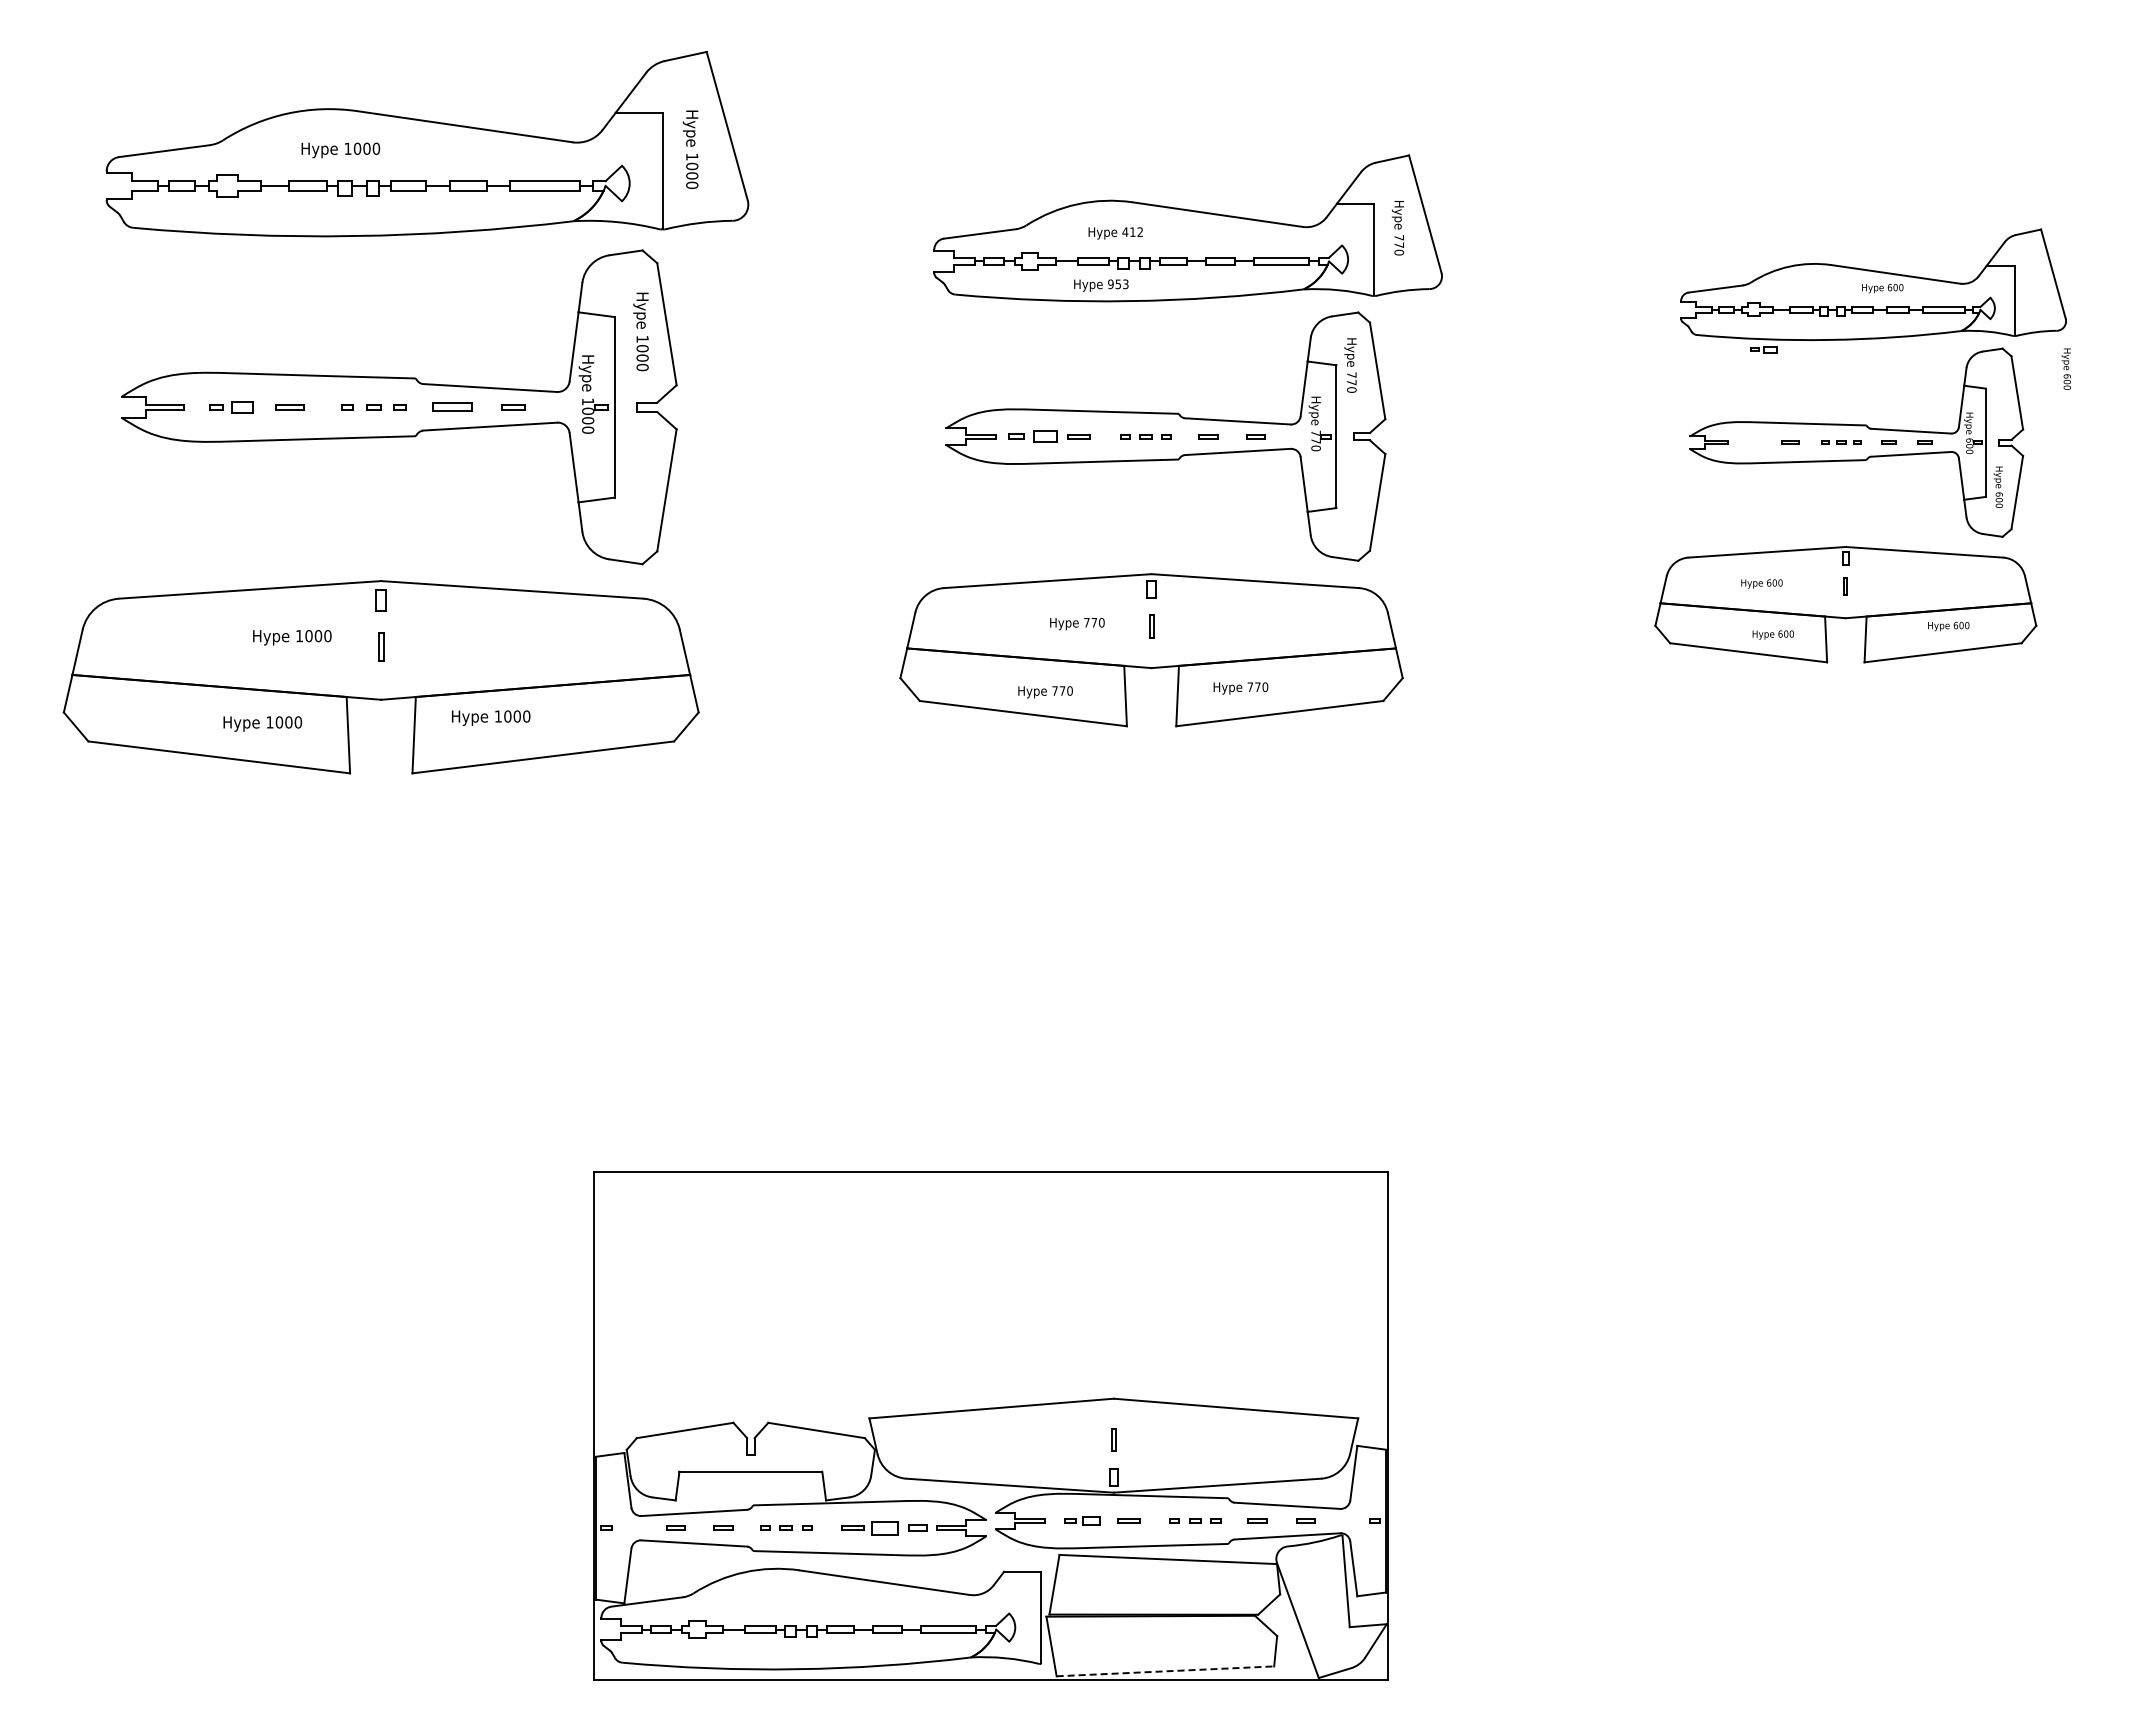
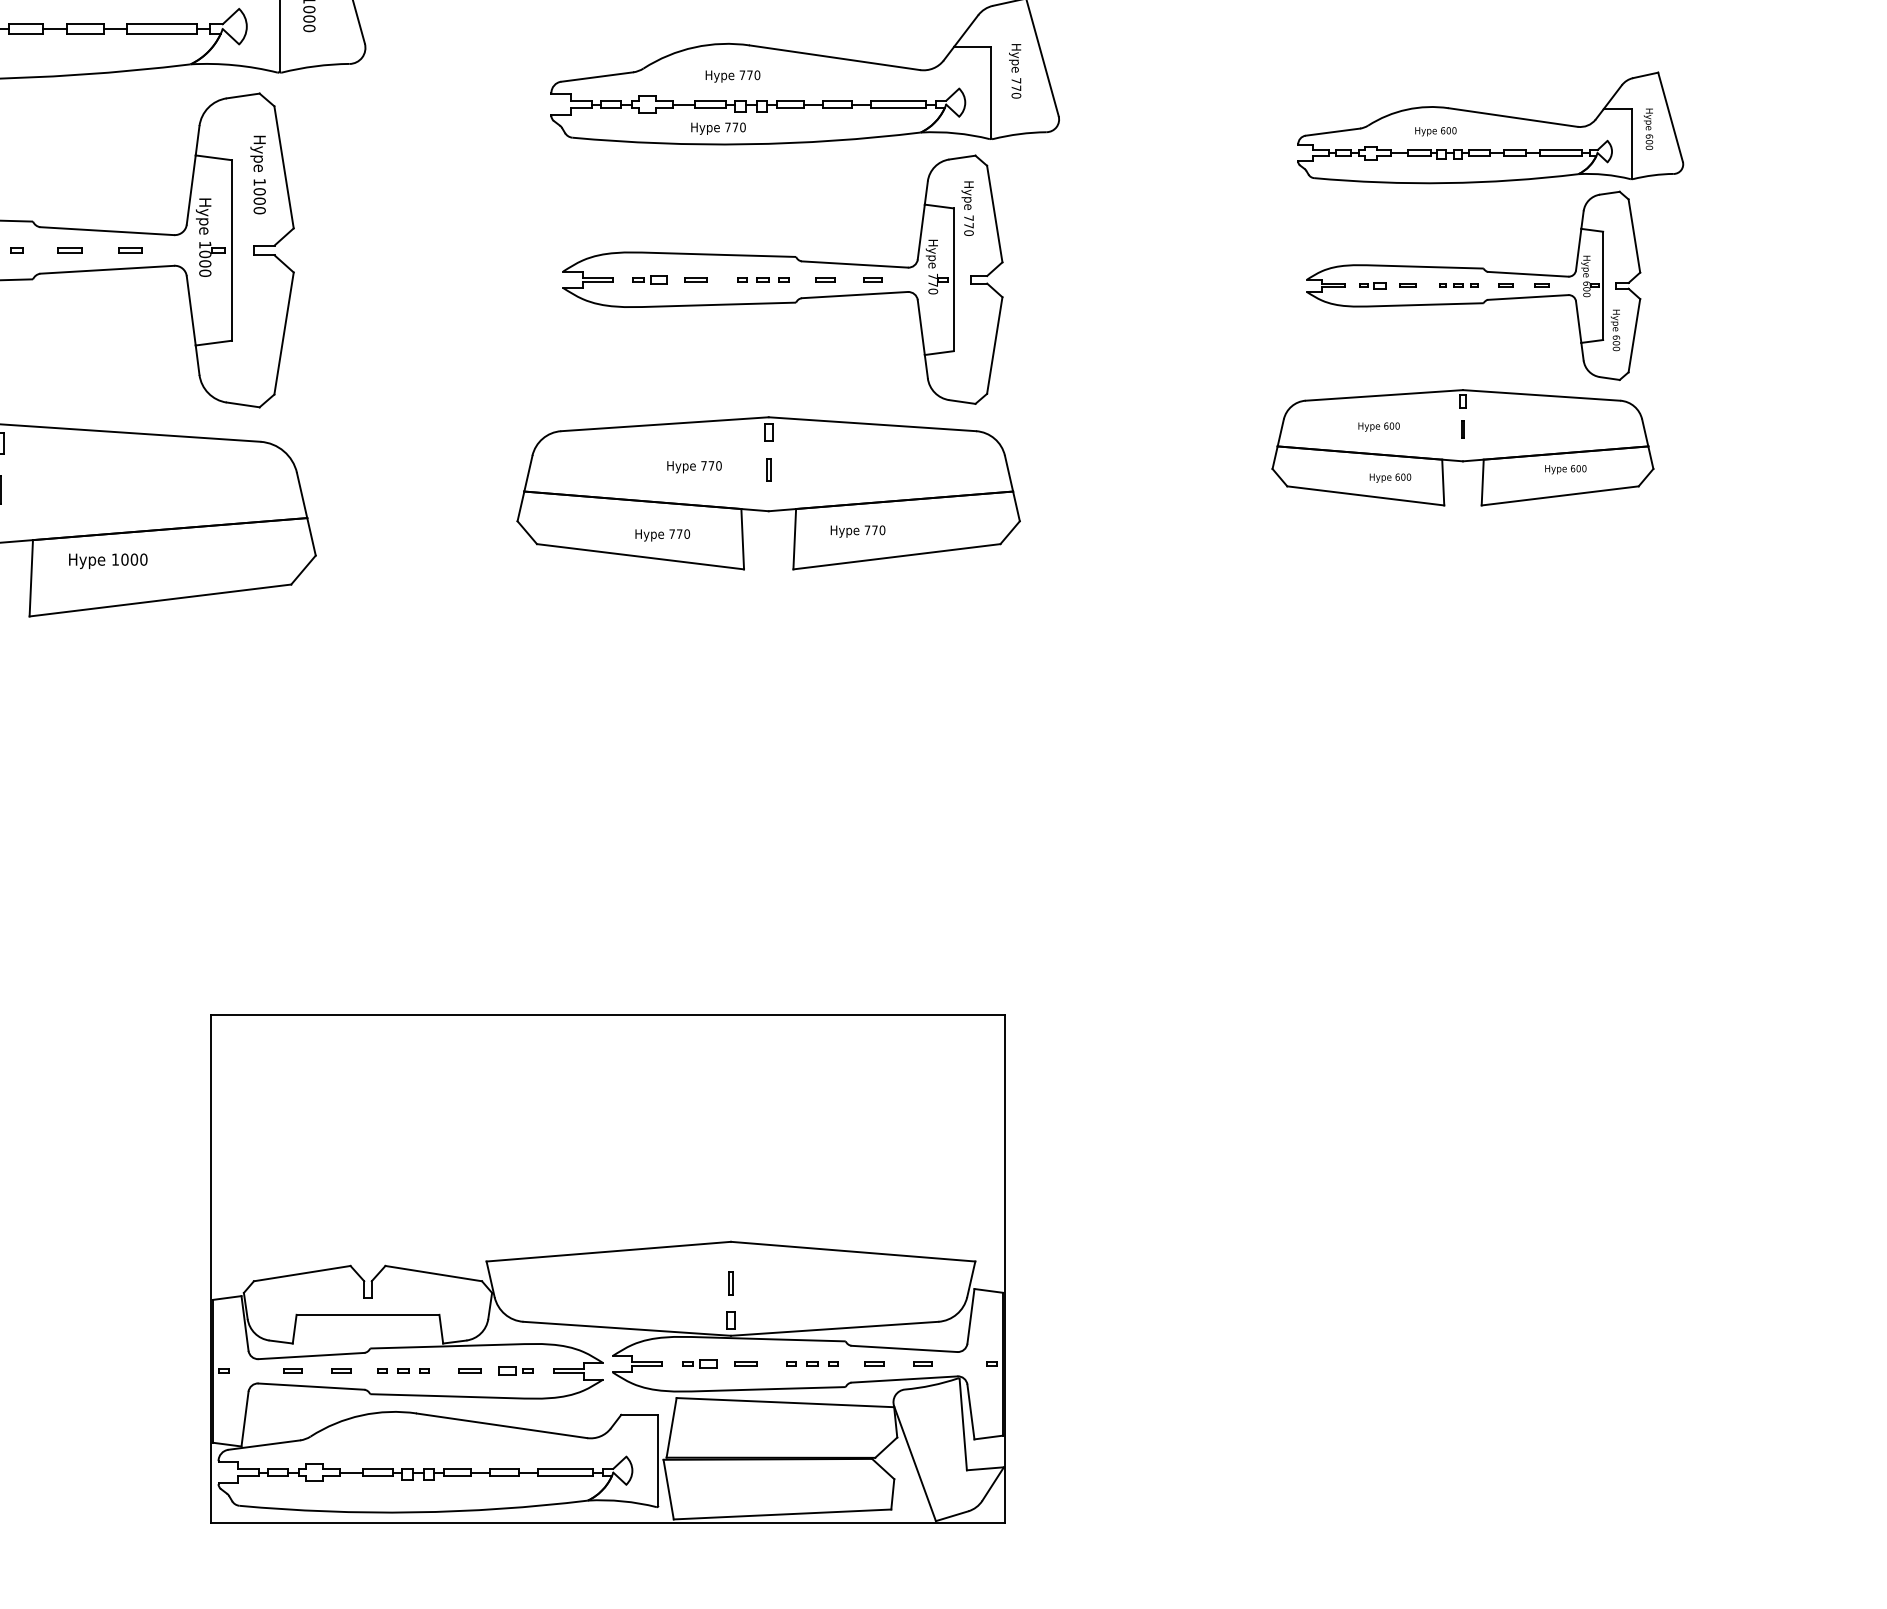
text: (1132, 231) -> (749, 74), 412 -> 770
text: (1118, 284) -> (735, 127), 953 -> 770
text: (1882, 288) -> (1435, 131), moved
part: (1763, 349) -> (1372, 285), moved
text: (2065, 368) -> (1647, 128), moved
part: (452, 407) -> (69, 250), size x0.62
part: (1032, 436) -> (649, 279), size x0.71
part: (898, 1527) -> (515, 1370), size x0.62
line: (1165, 1671) -> (782, 1514), dashed -> solid

